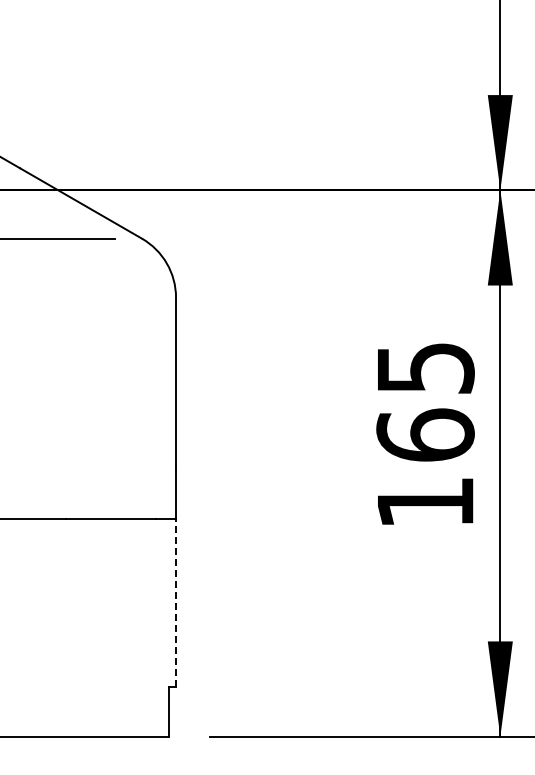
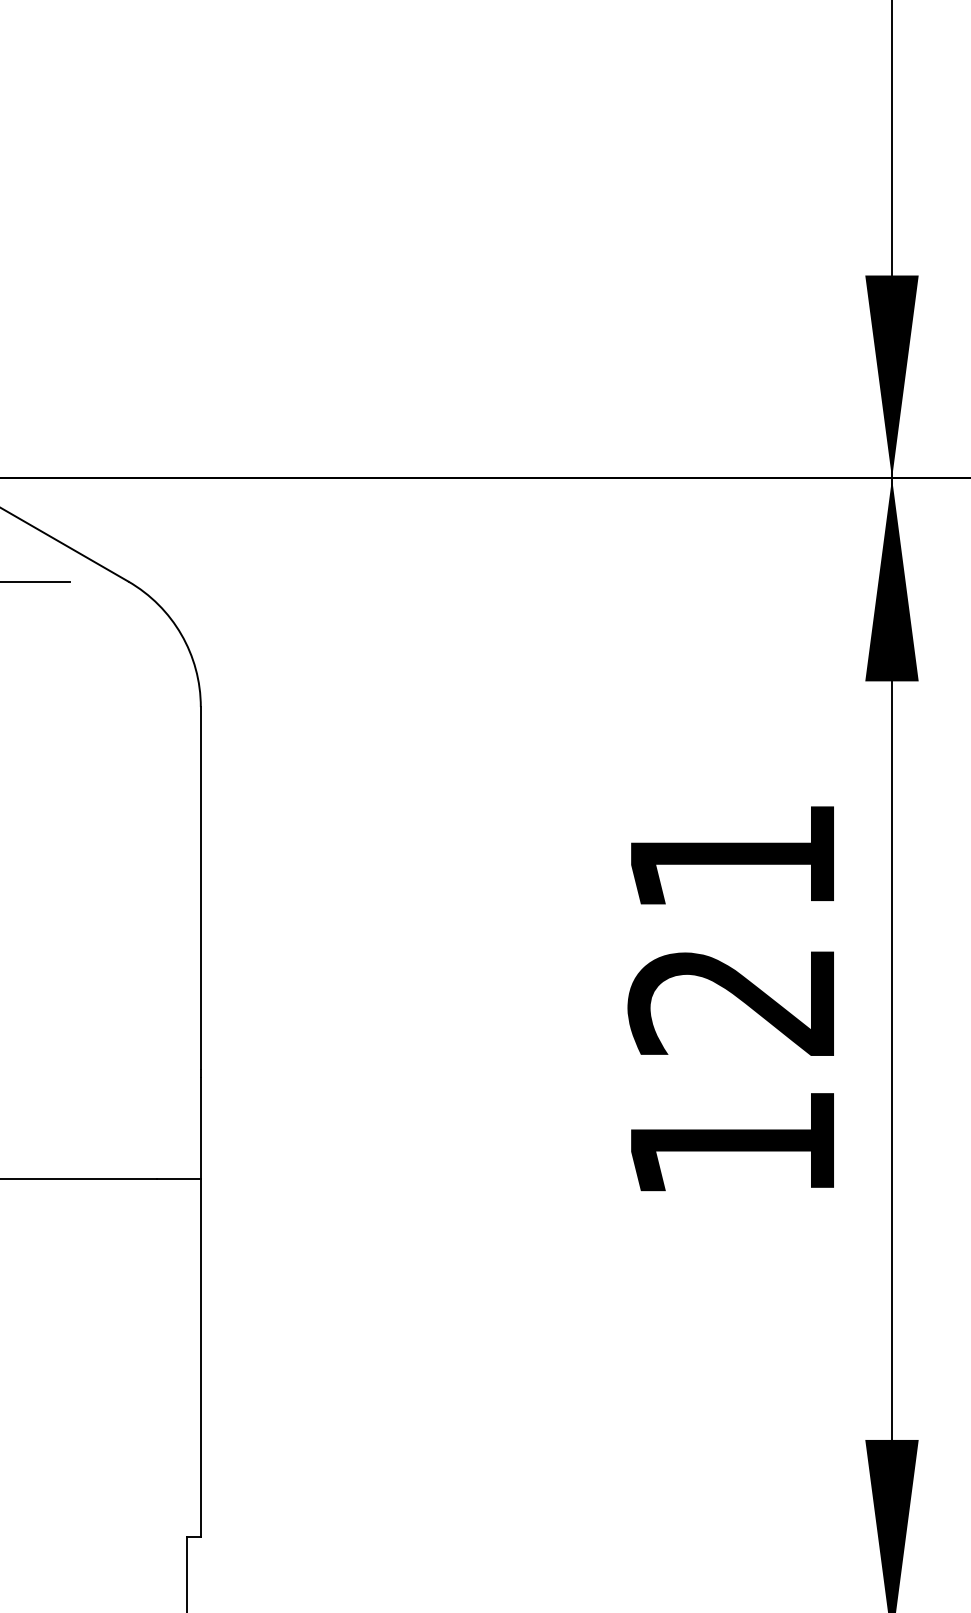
text: (425, 402) -> (732, 930), 165 -> 121
line: (176, 602) -> (201, 1356), dashed -> solid

